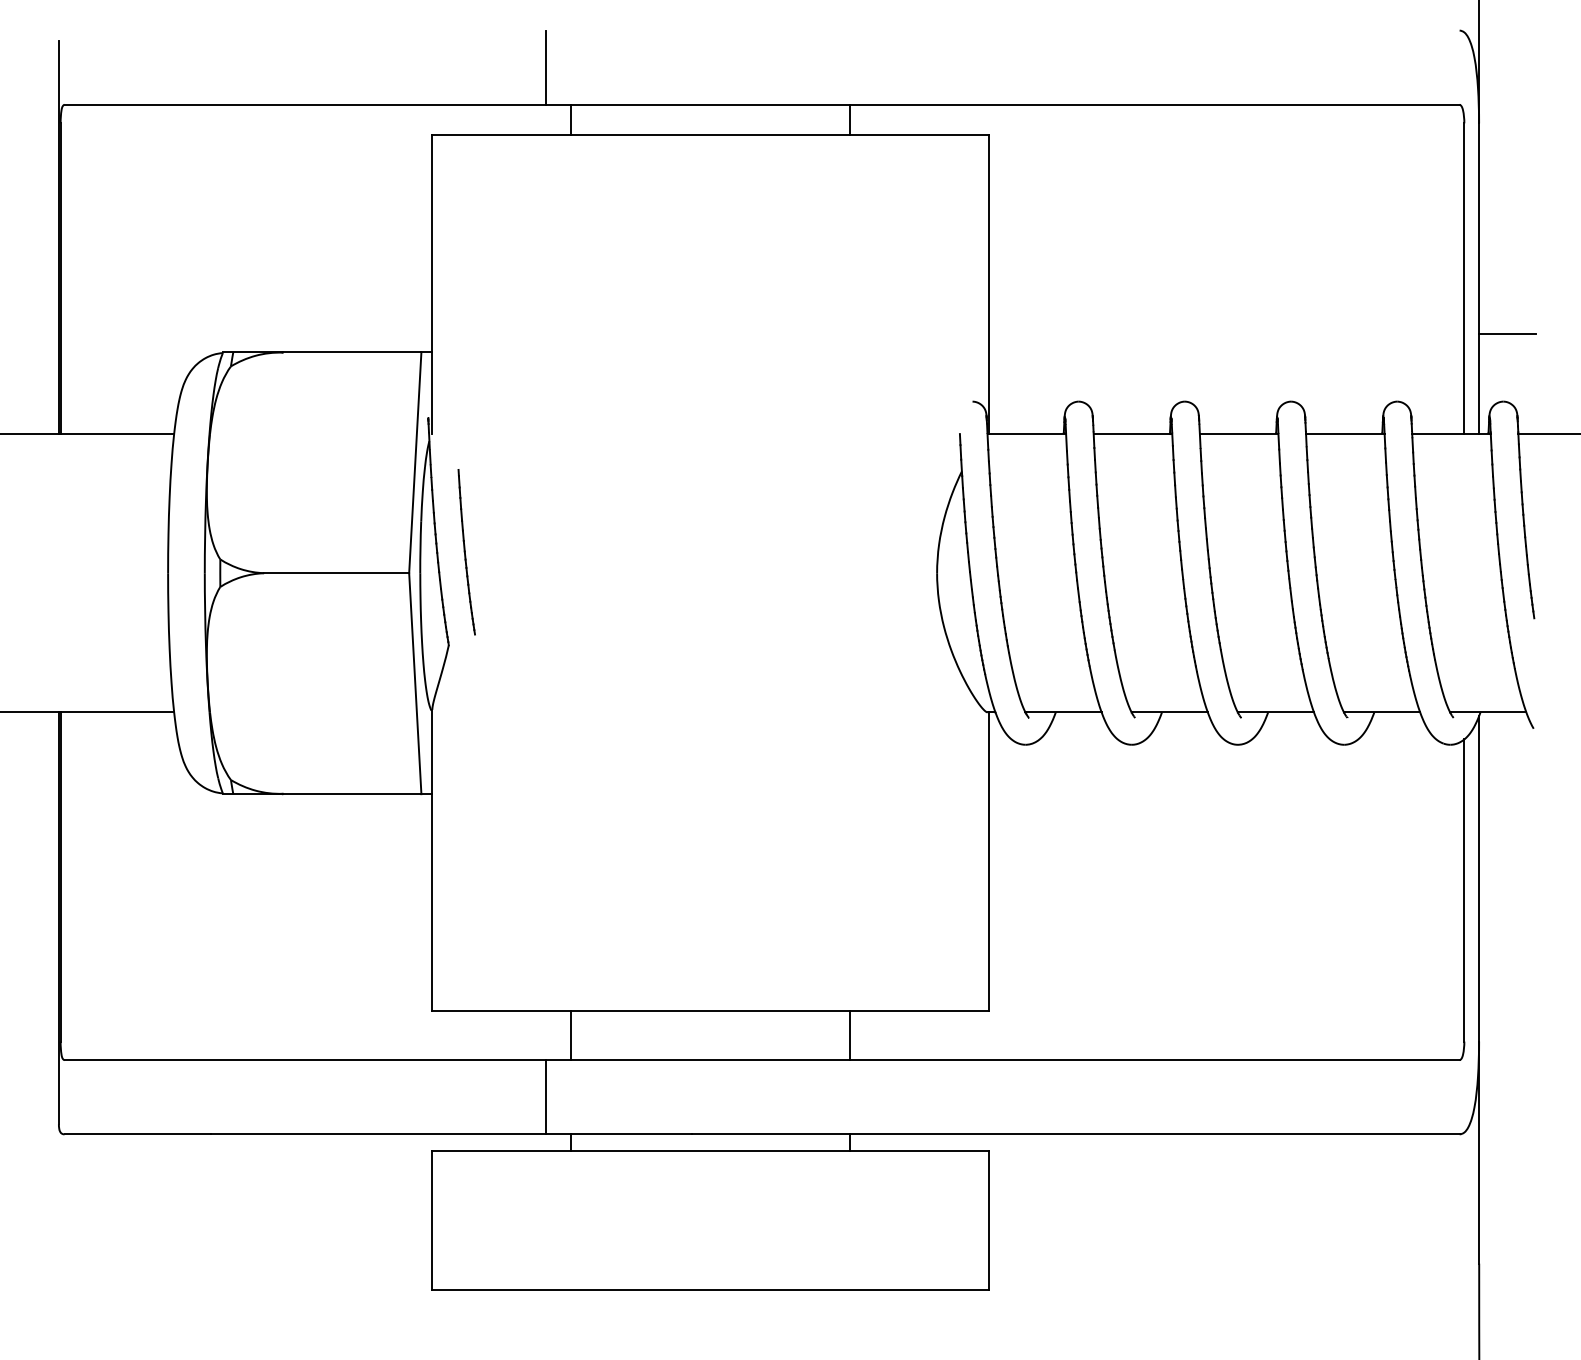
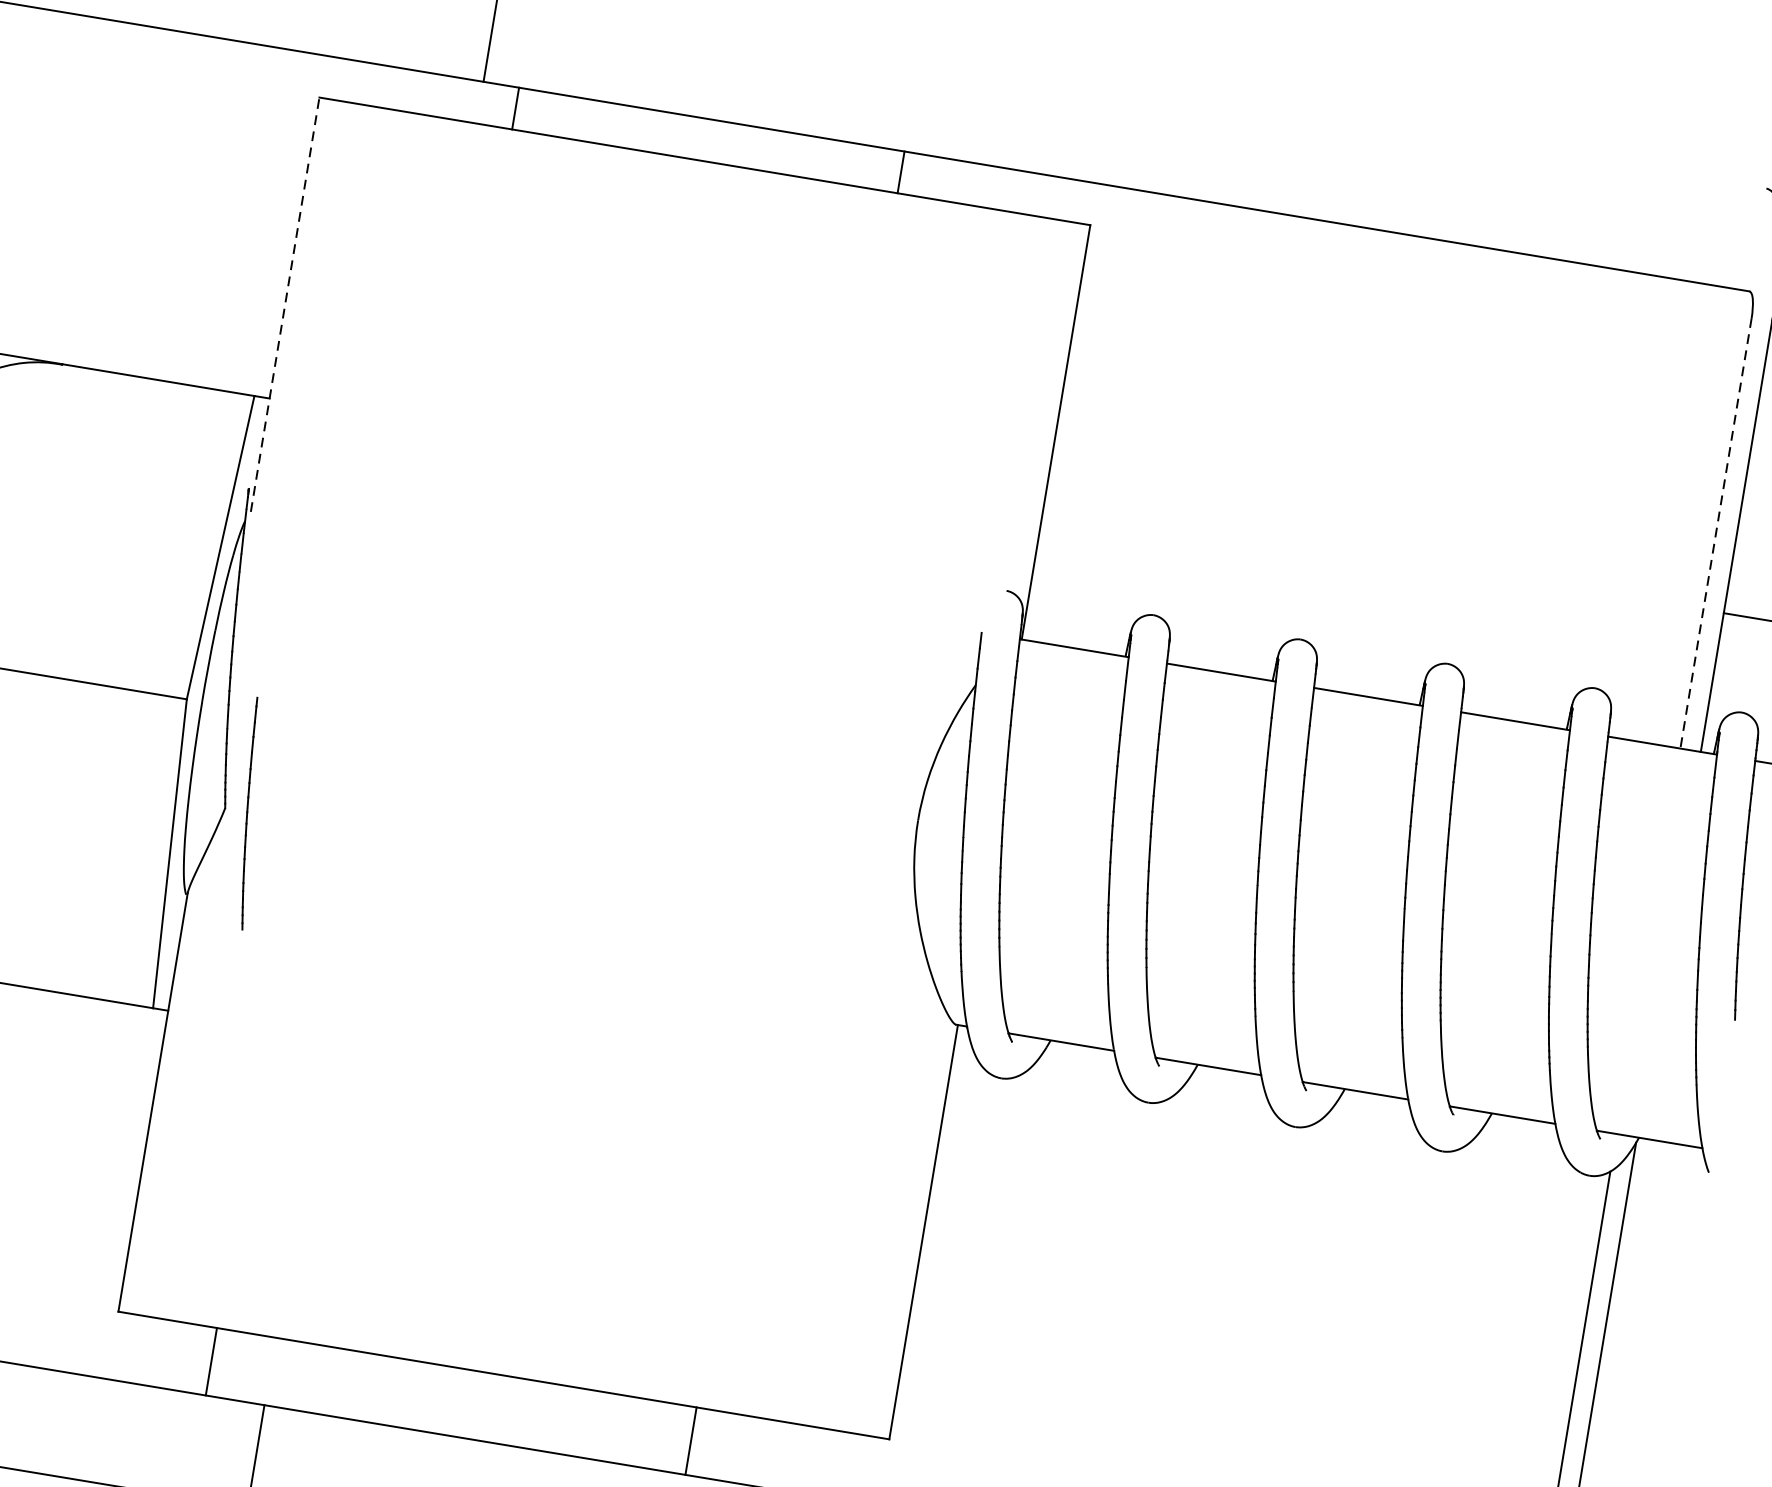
line: (1464, 279) -> (1716, 534), solid -> dashed
line: (432, 284) -> (285, 304), solid -> dashed
part: (466, 552) -> (249, 813), moved
line: (571, 1035) -> (211, 1361), moved

